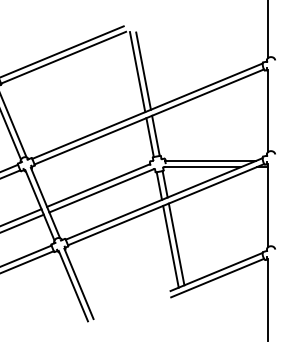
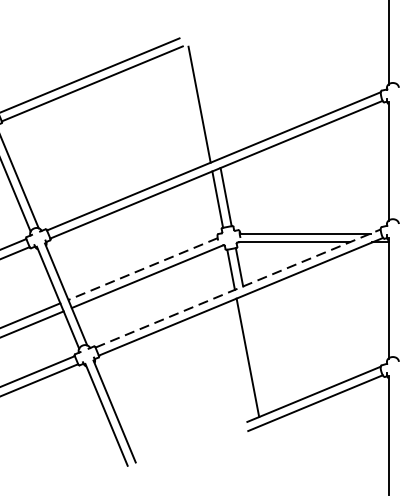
line: (143, 70) -> (208, 102), removed
line: (98, 185) -> (142, 269), solid -> dashed
line: (164, 198) -> (238, 287), solid -> dashed
line: (176, 244) -> (255, 354), removed

